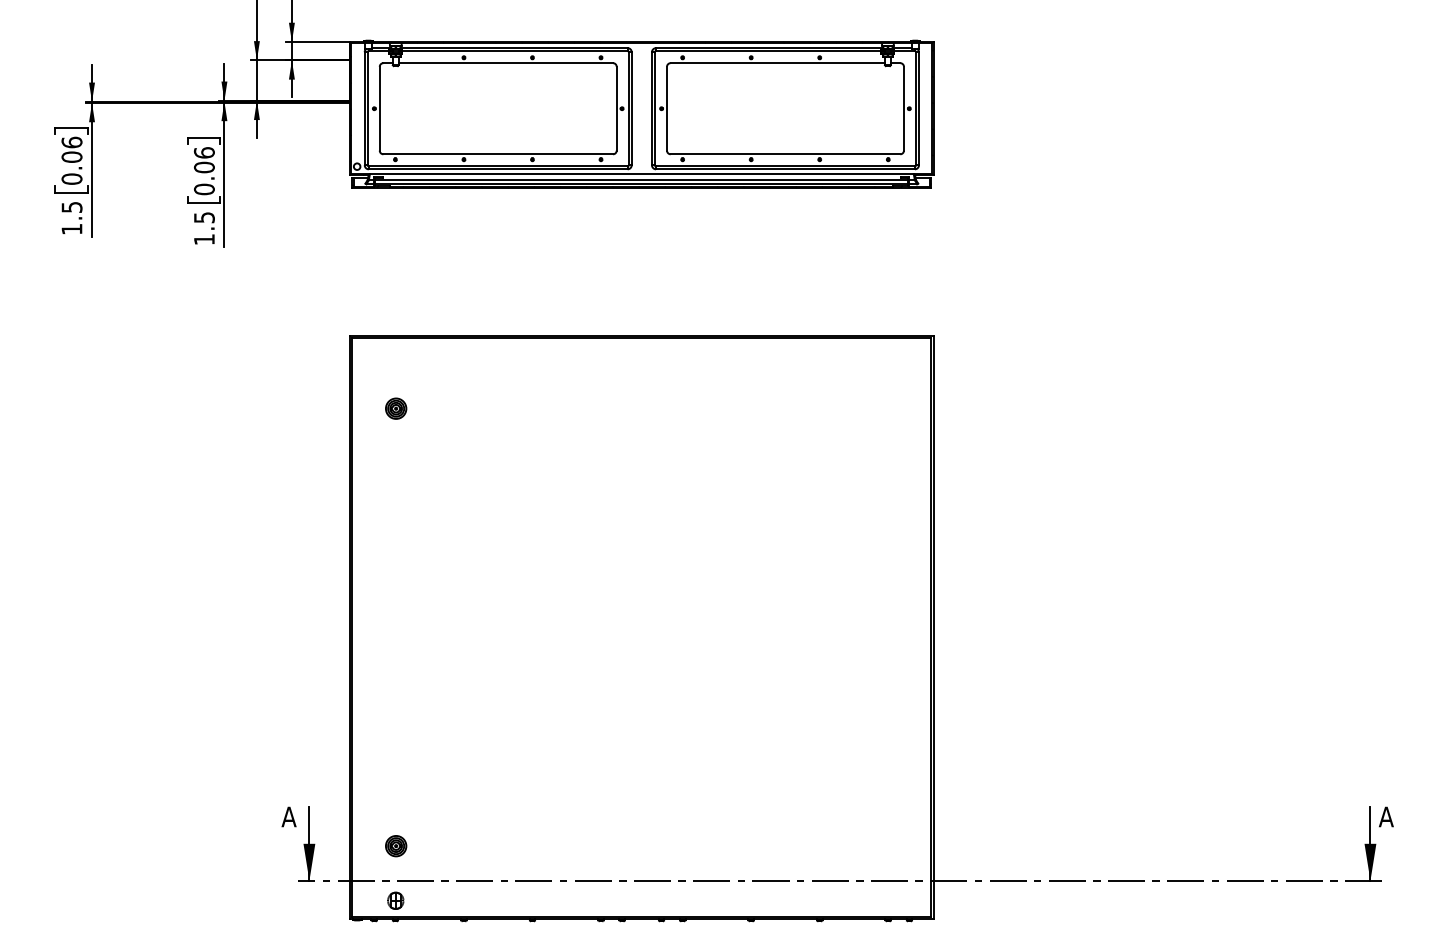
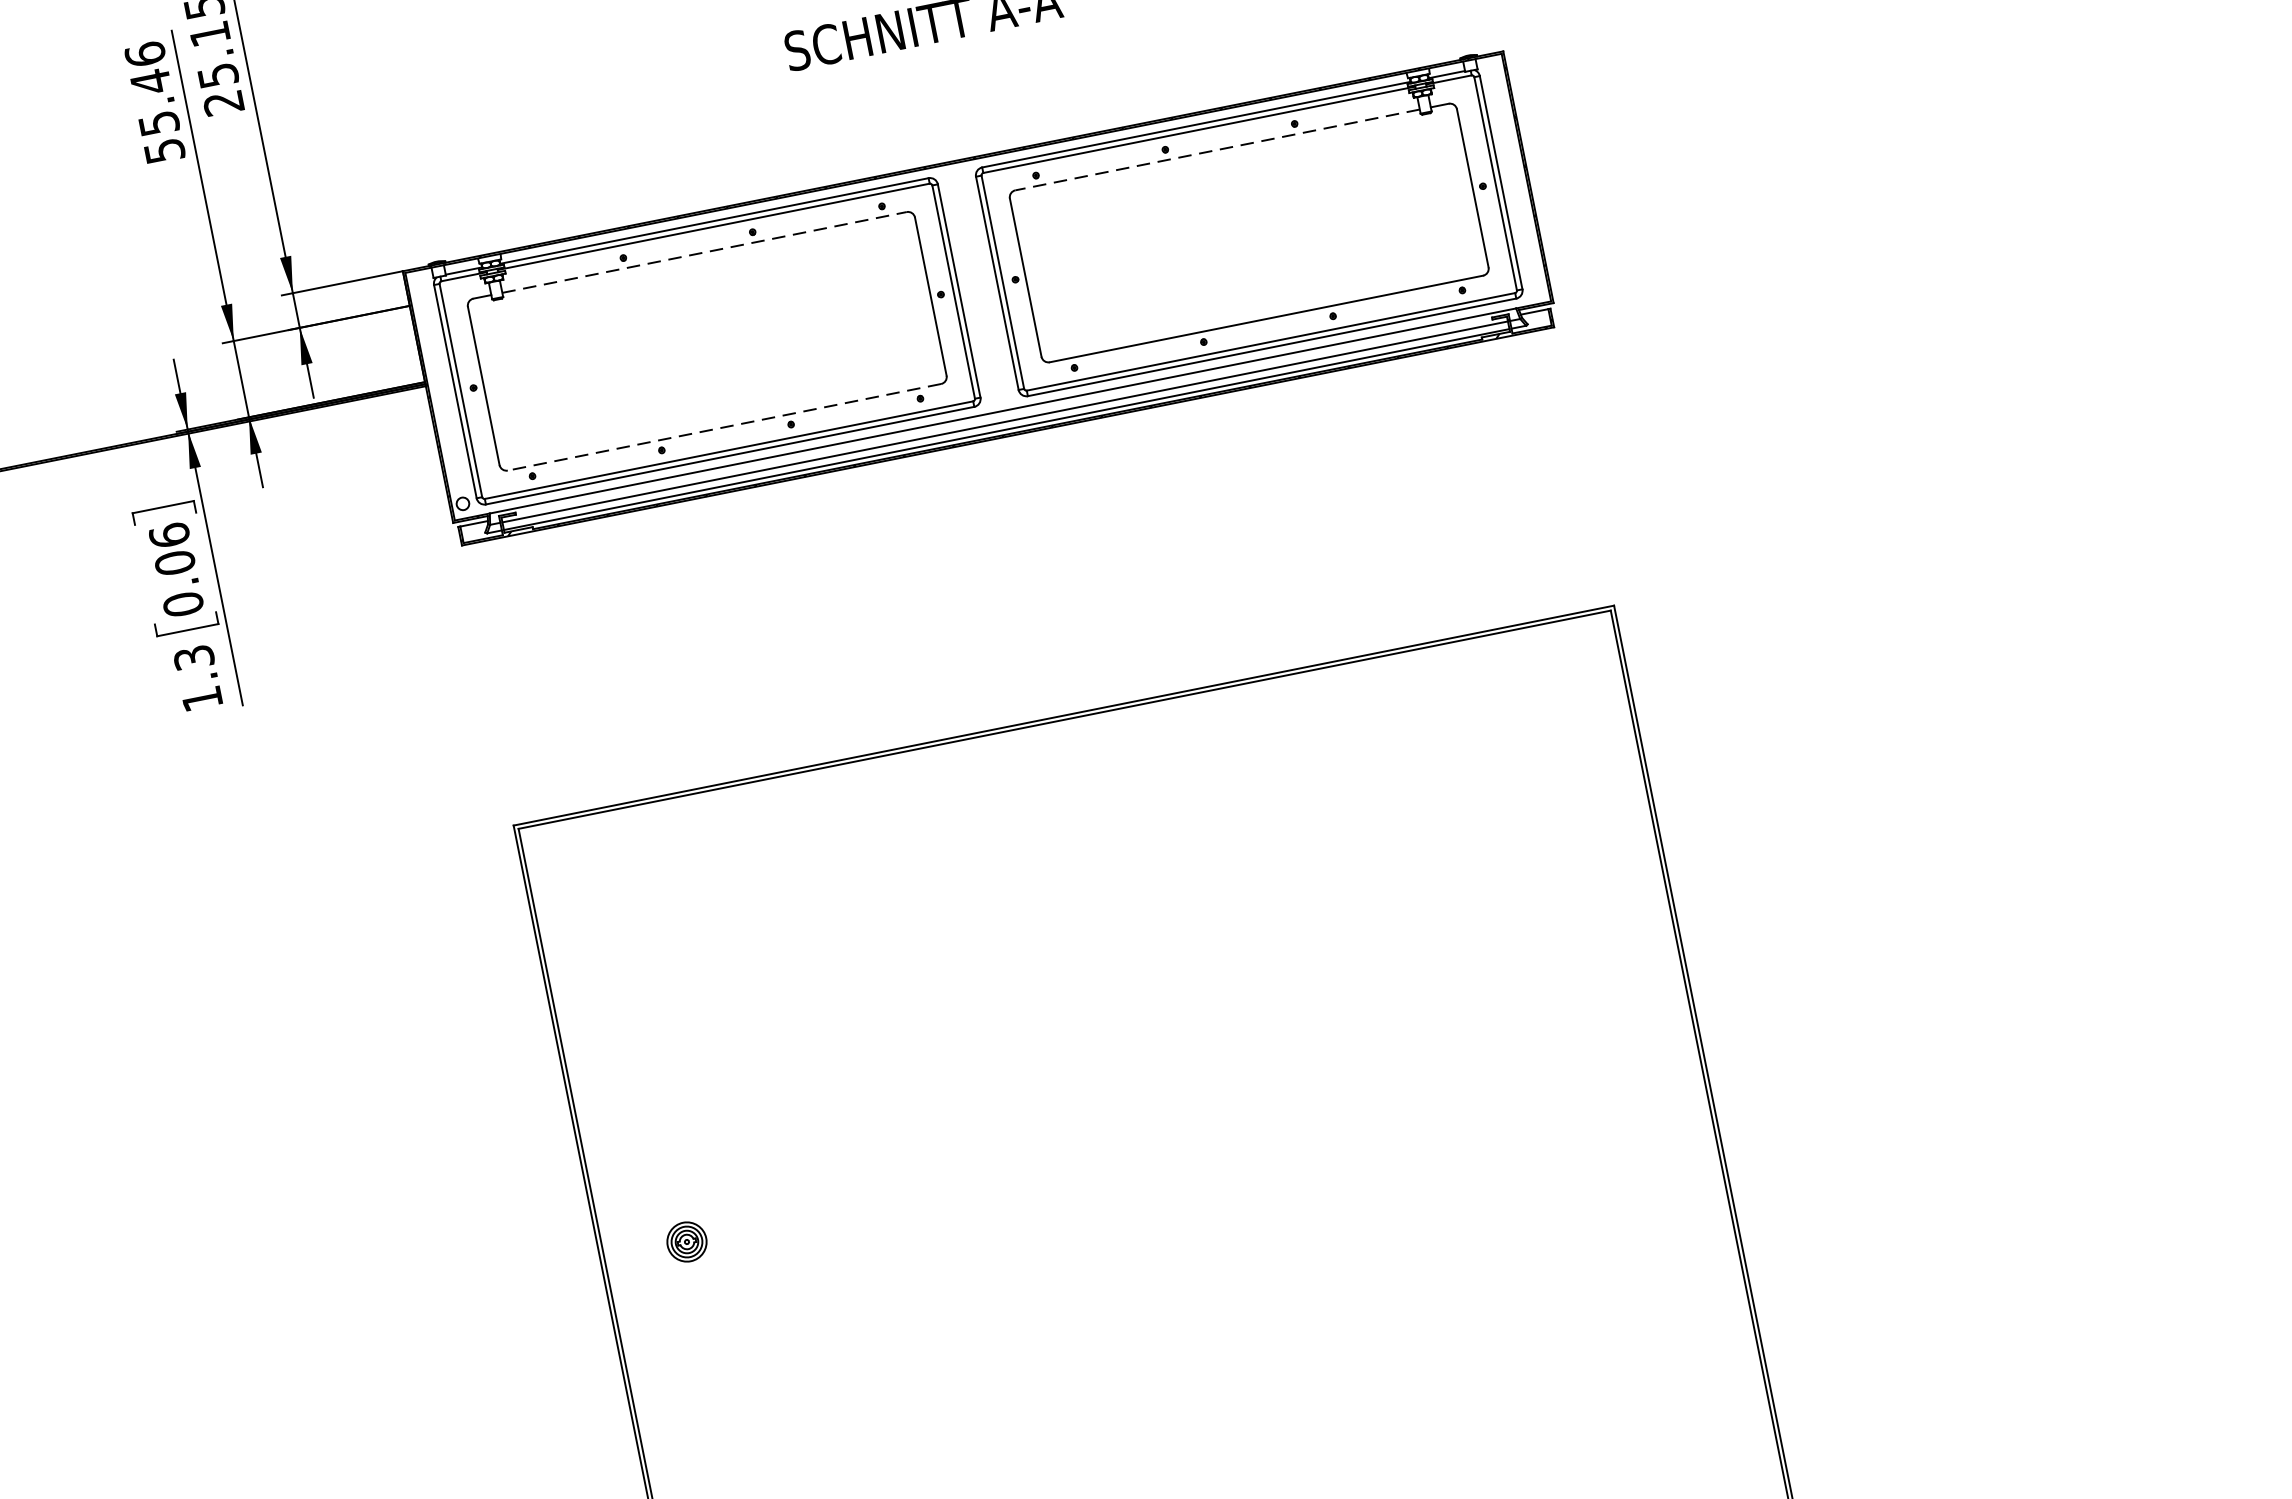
line: (506, 63) -> (705, 252), solid -> dashed
line: (777, 63) -> (1217, 150), solid -> dashed
line: (498, 154) -> (725, 427), solid -> dashed
text: (203, 217) -> (192, 657), 1.5 -> 1.3
part: (396, 408) -> (687, 1241), moved

